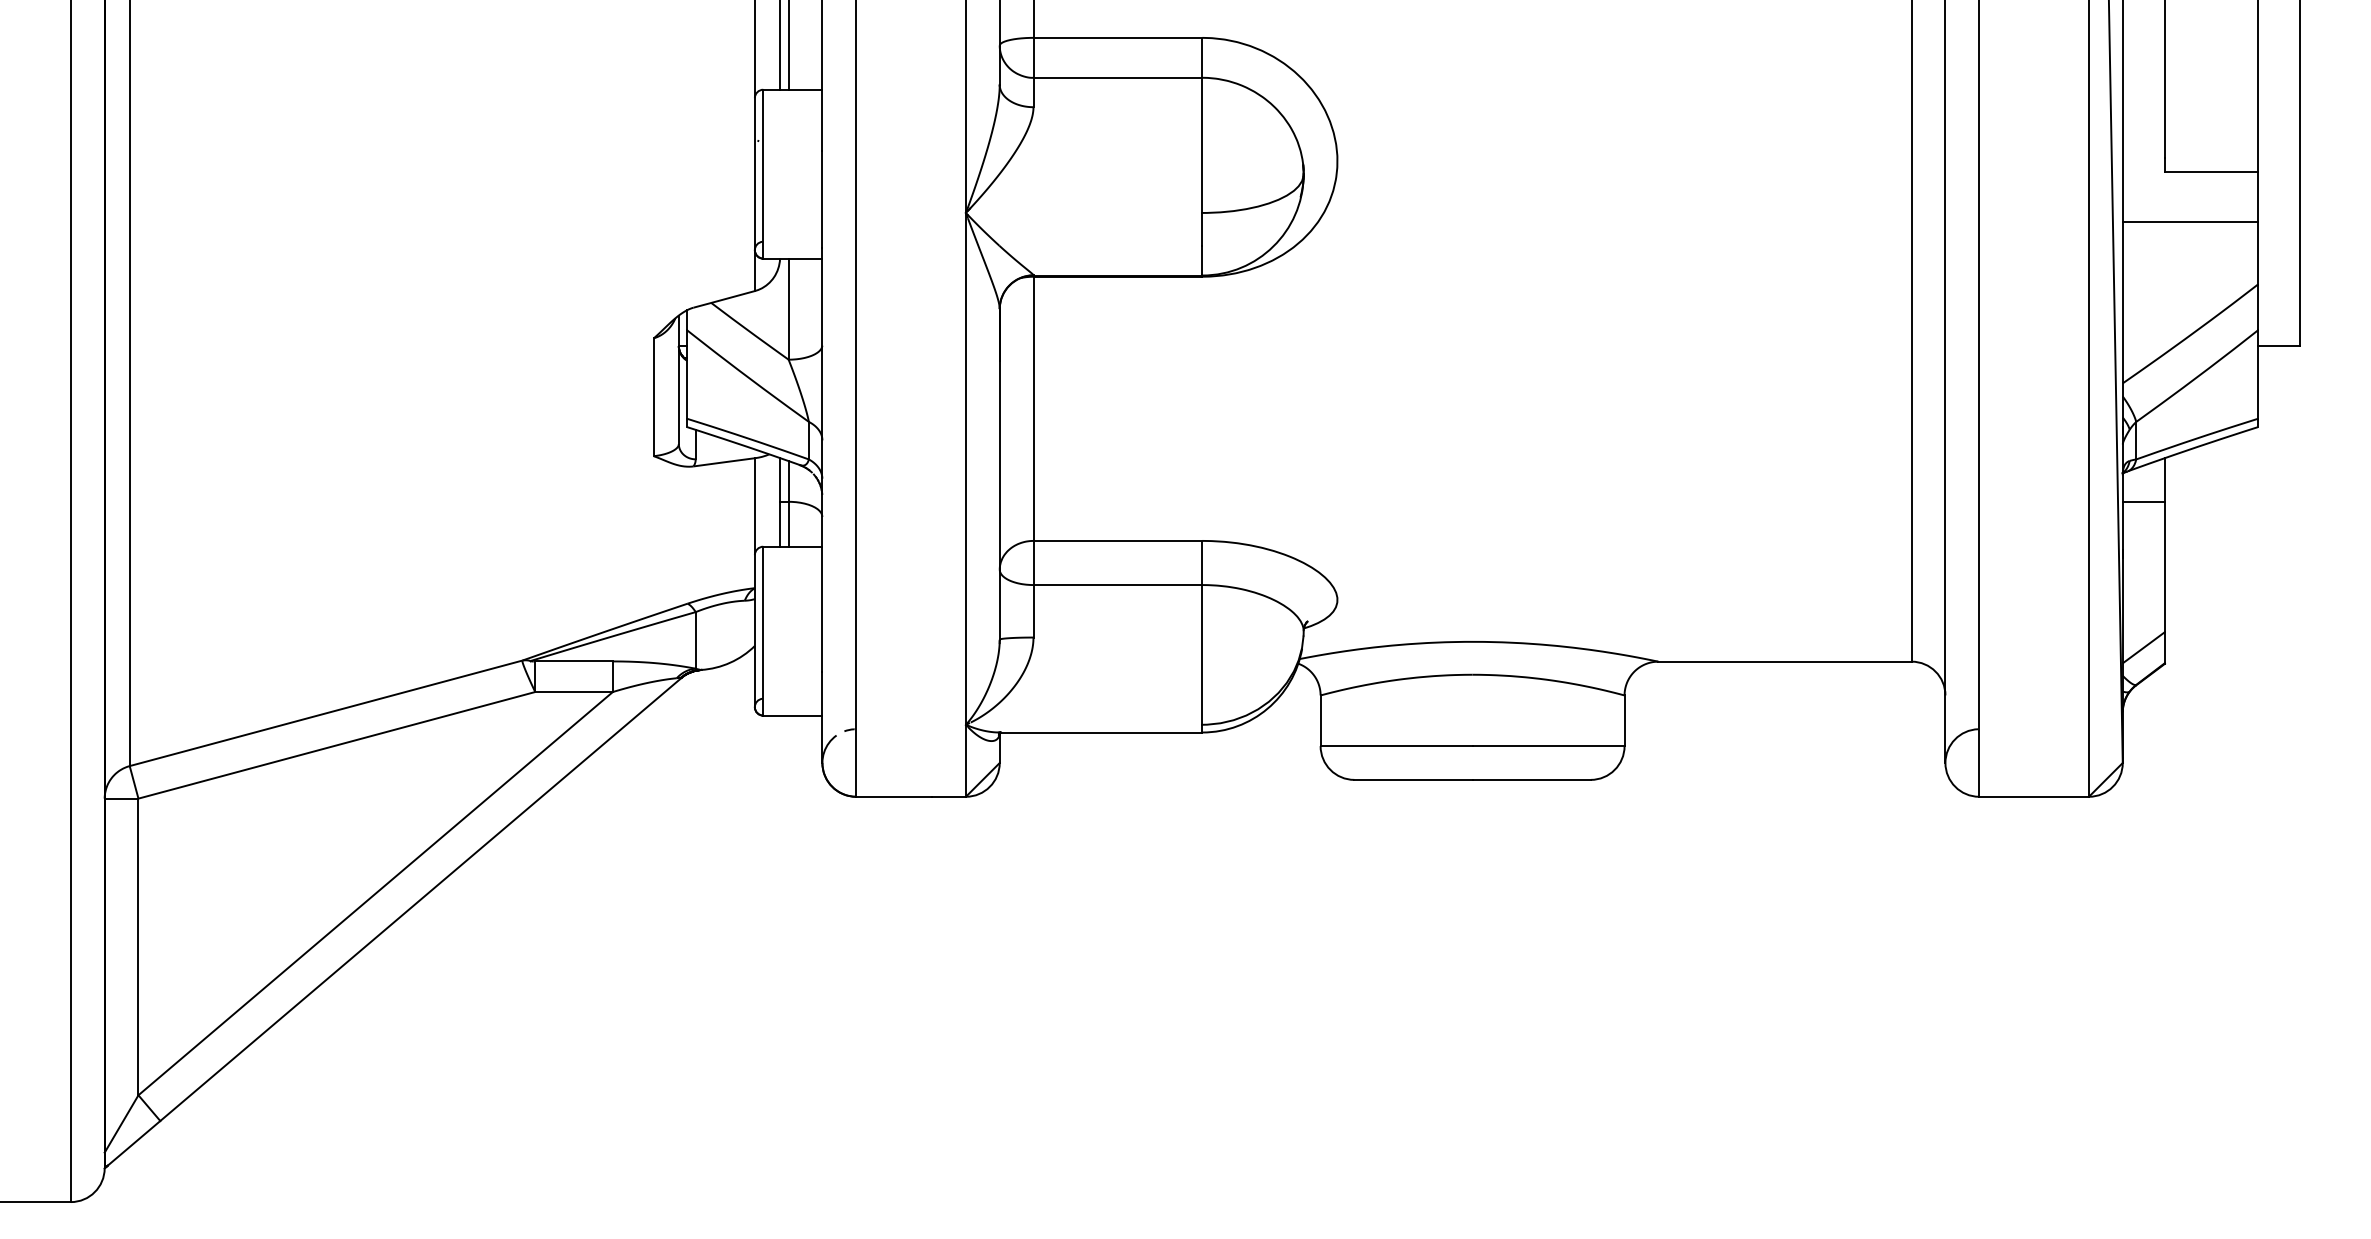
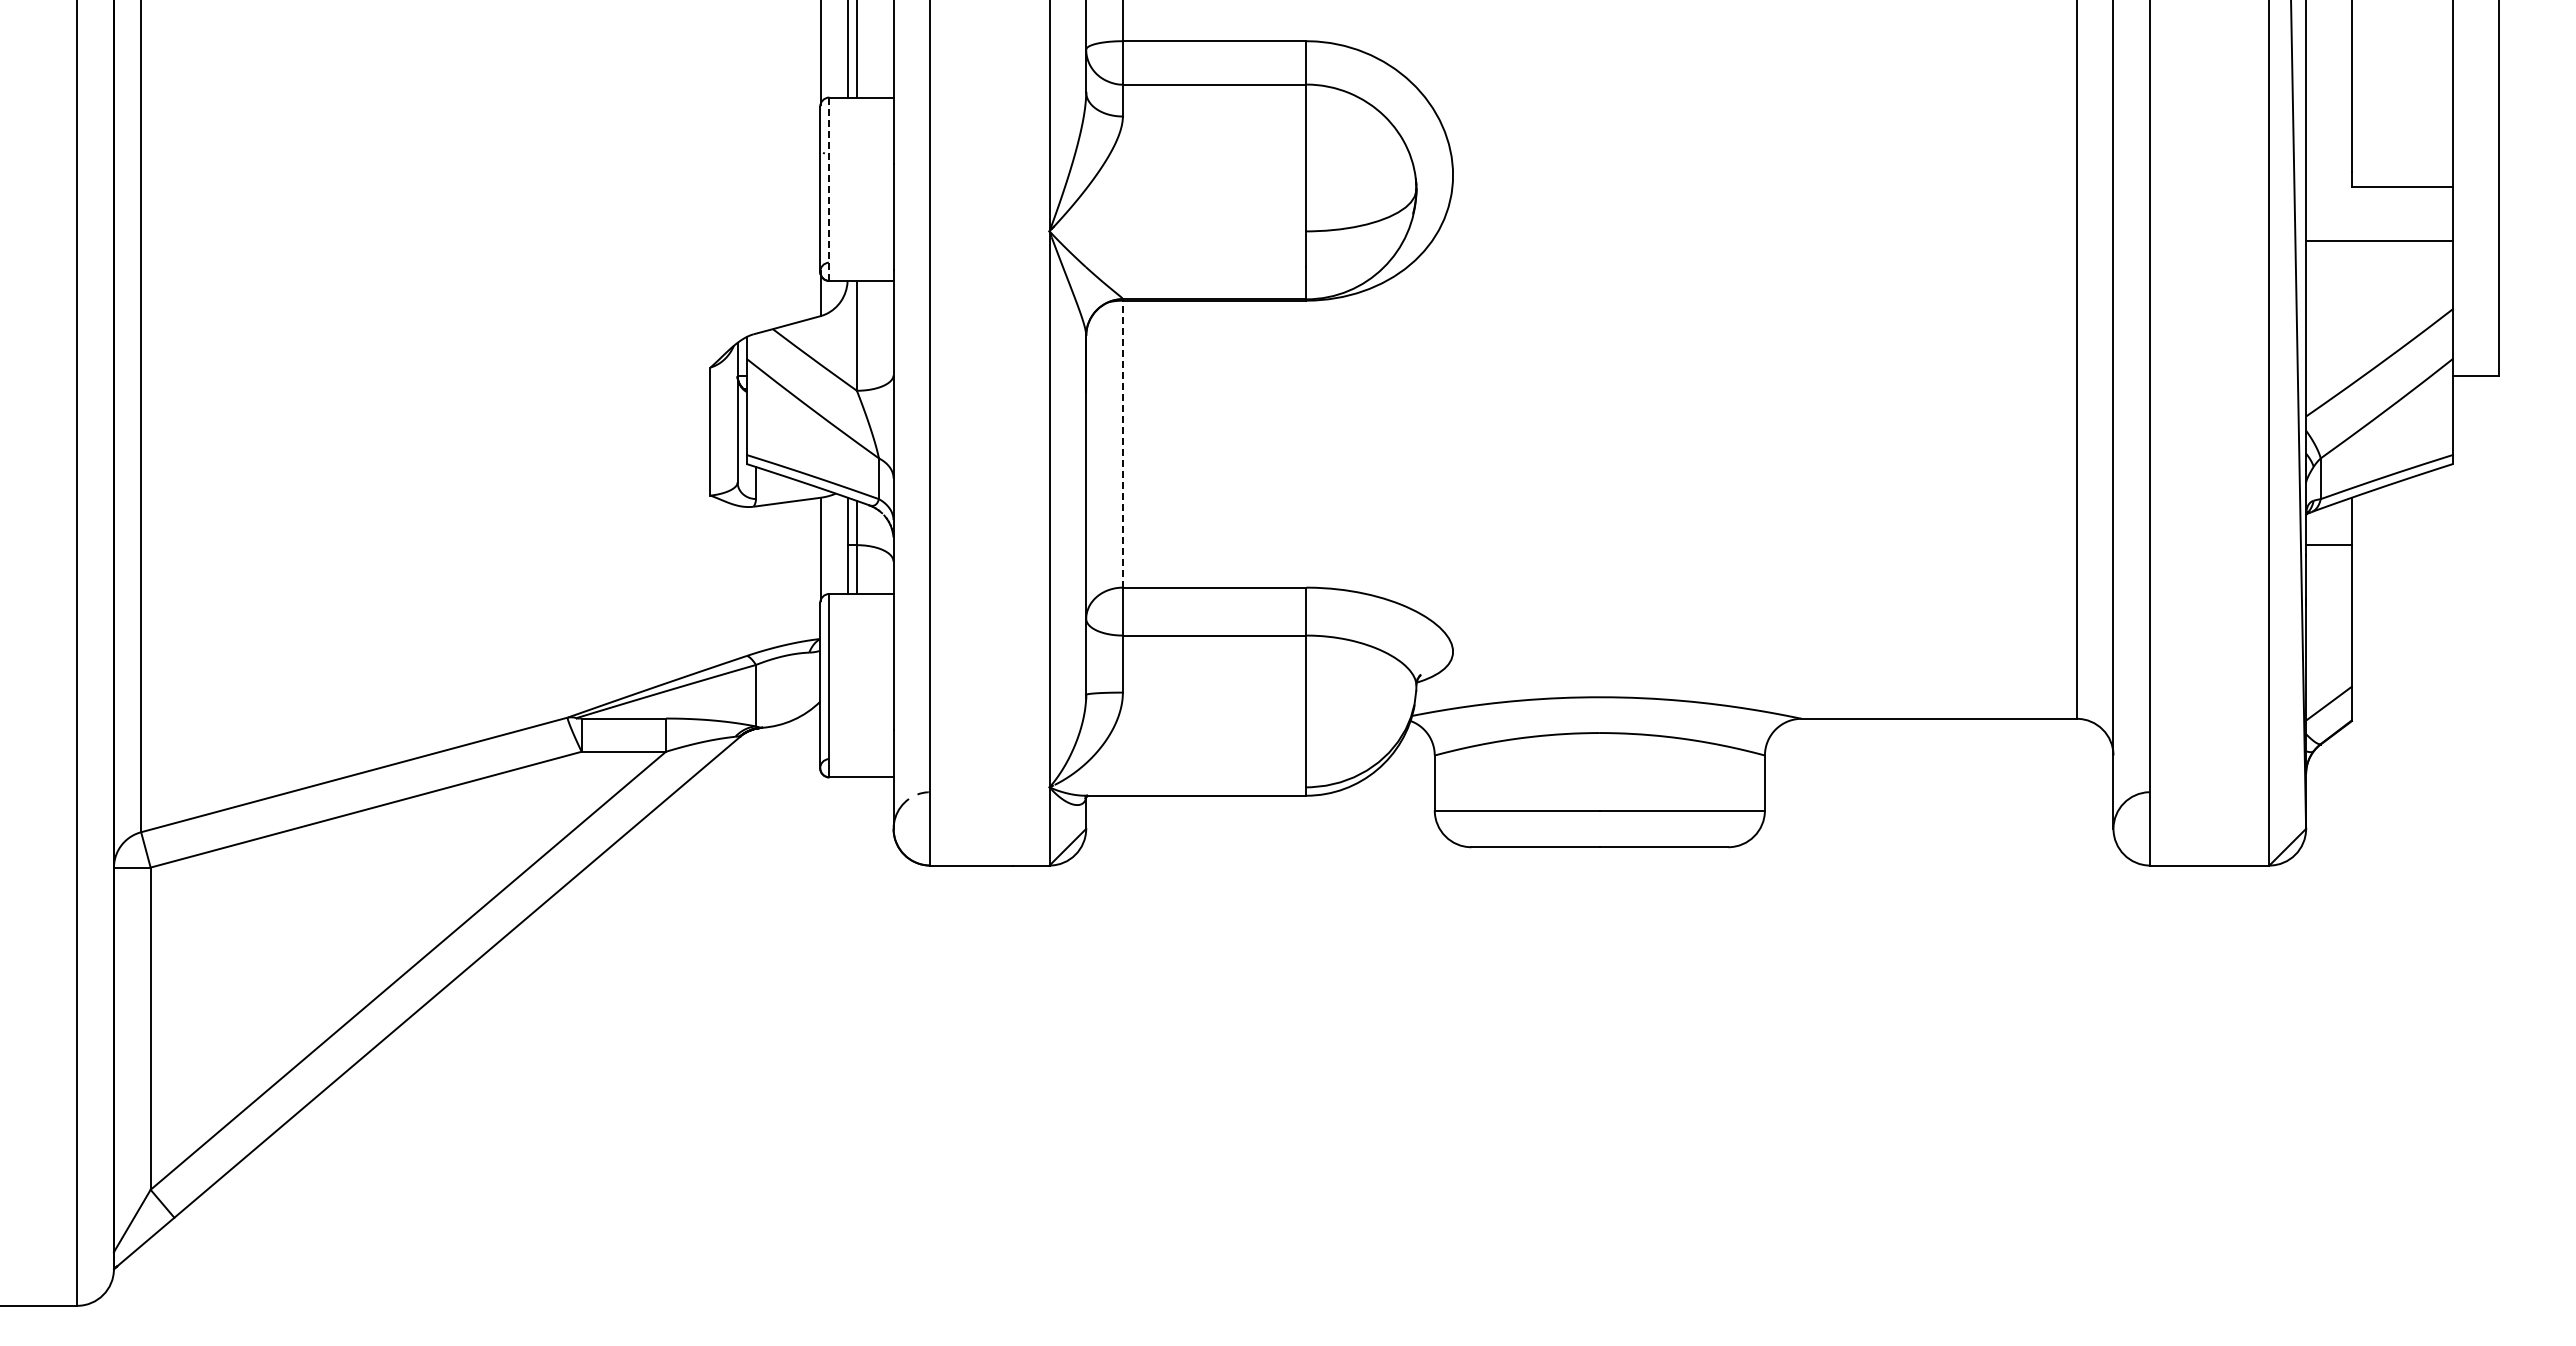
line: (763, 174) -> (829, 189), solid -> dashed
line: (1033, 408) -> (1122, 443), solid -> dashed

